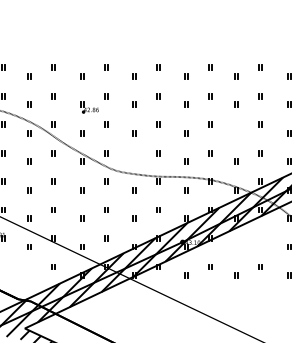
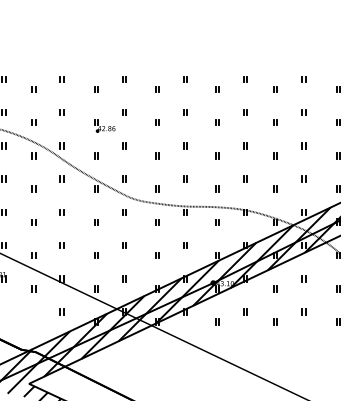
part: (235, 132) -> (275, 155), added
part: (134, 161) -> (157, 188), added
part: (259, 238) -> (303, 278), added
part: (235, 246) -> (275, 288), added

